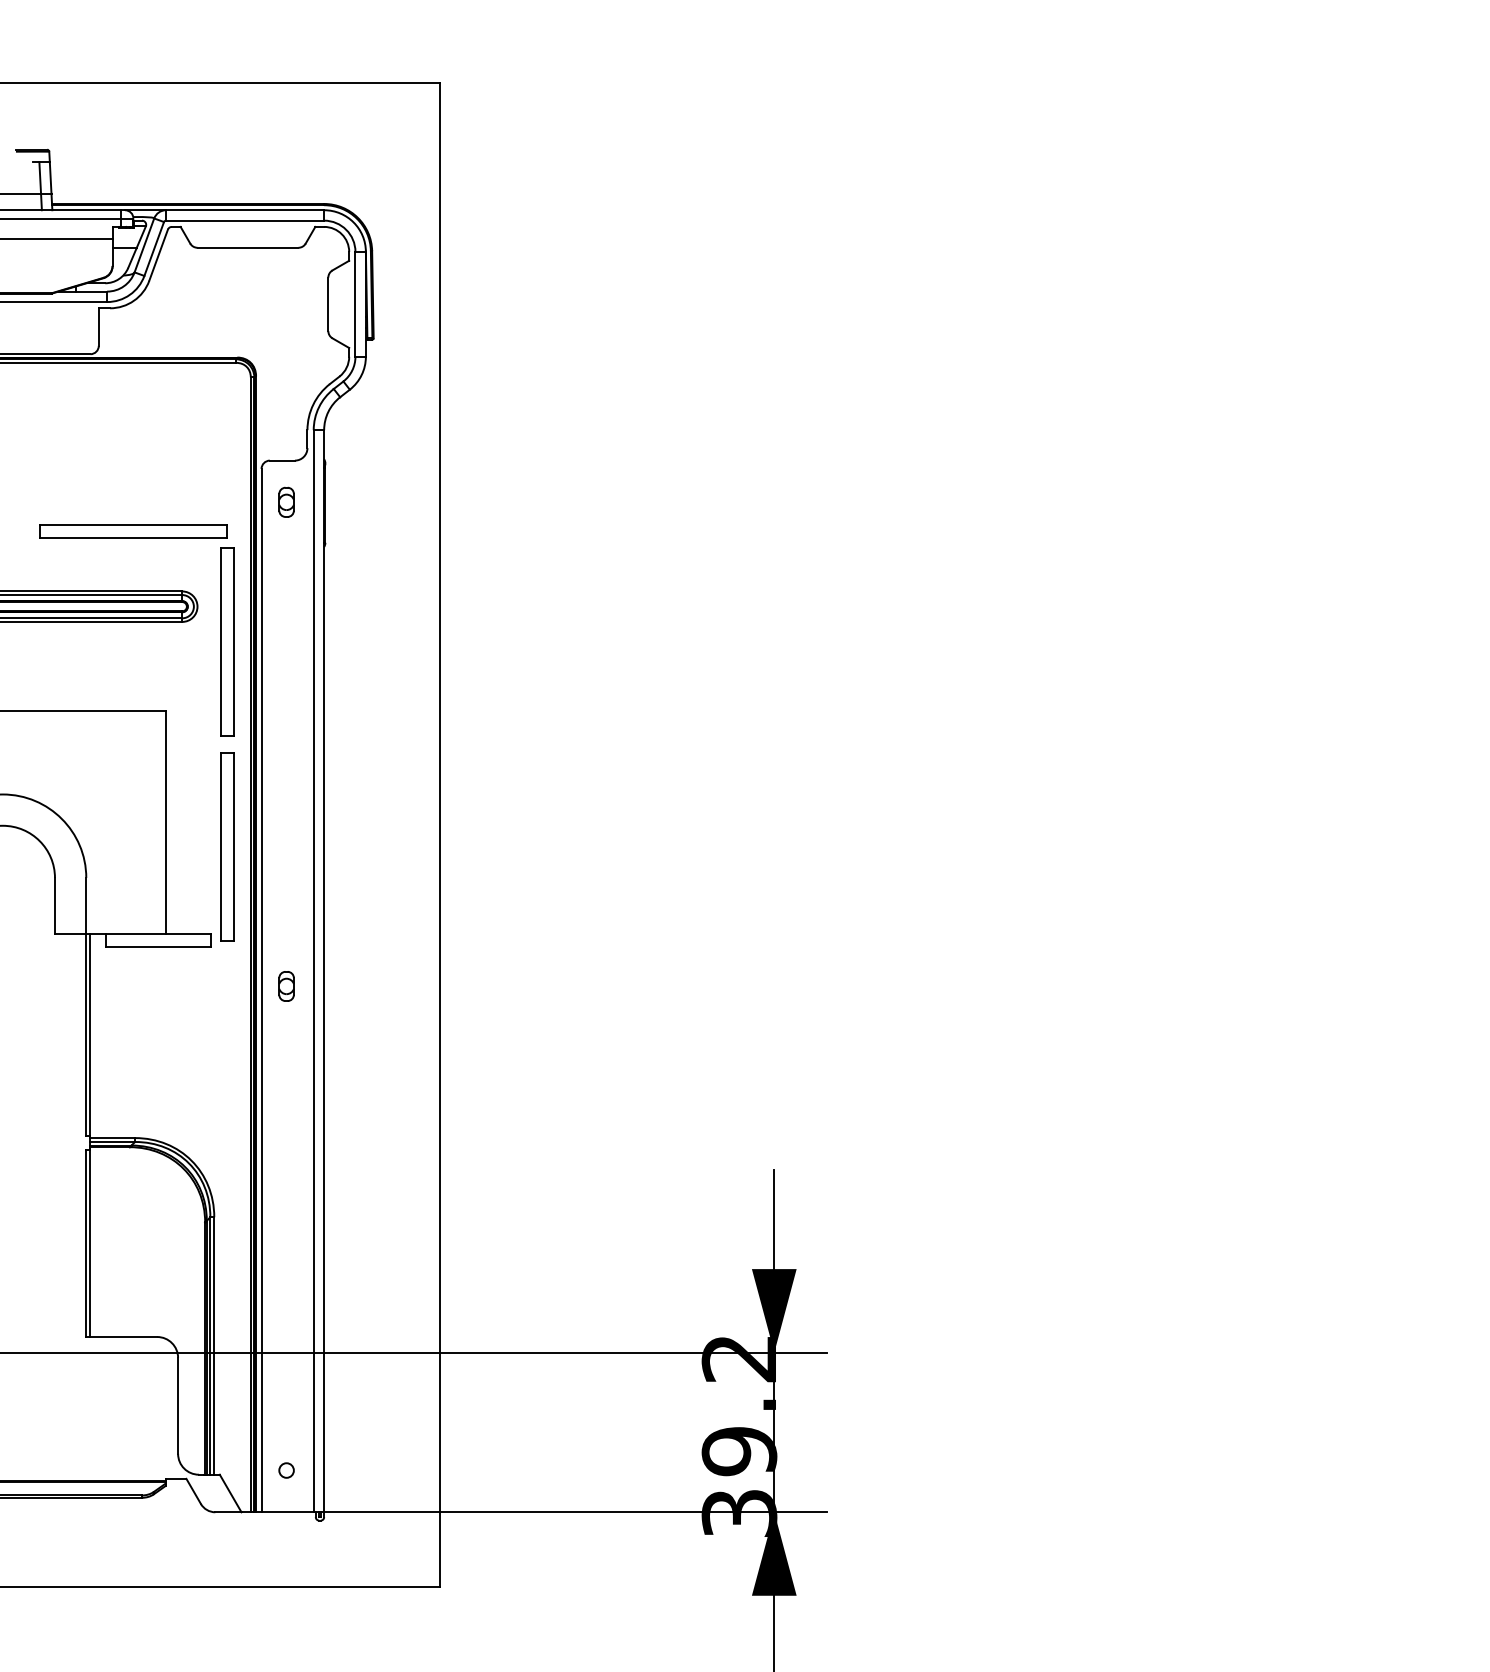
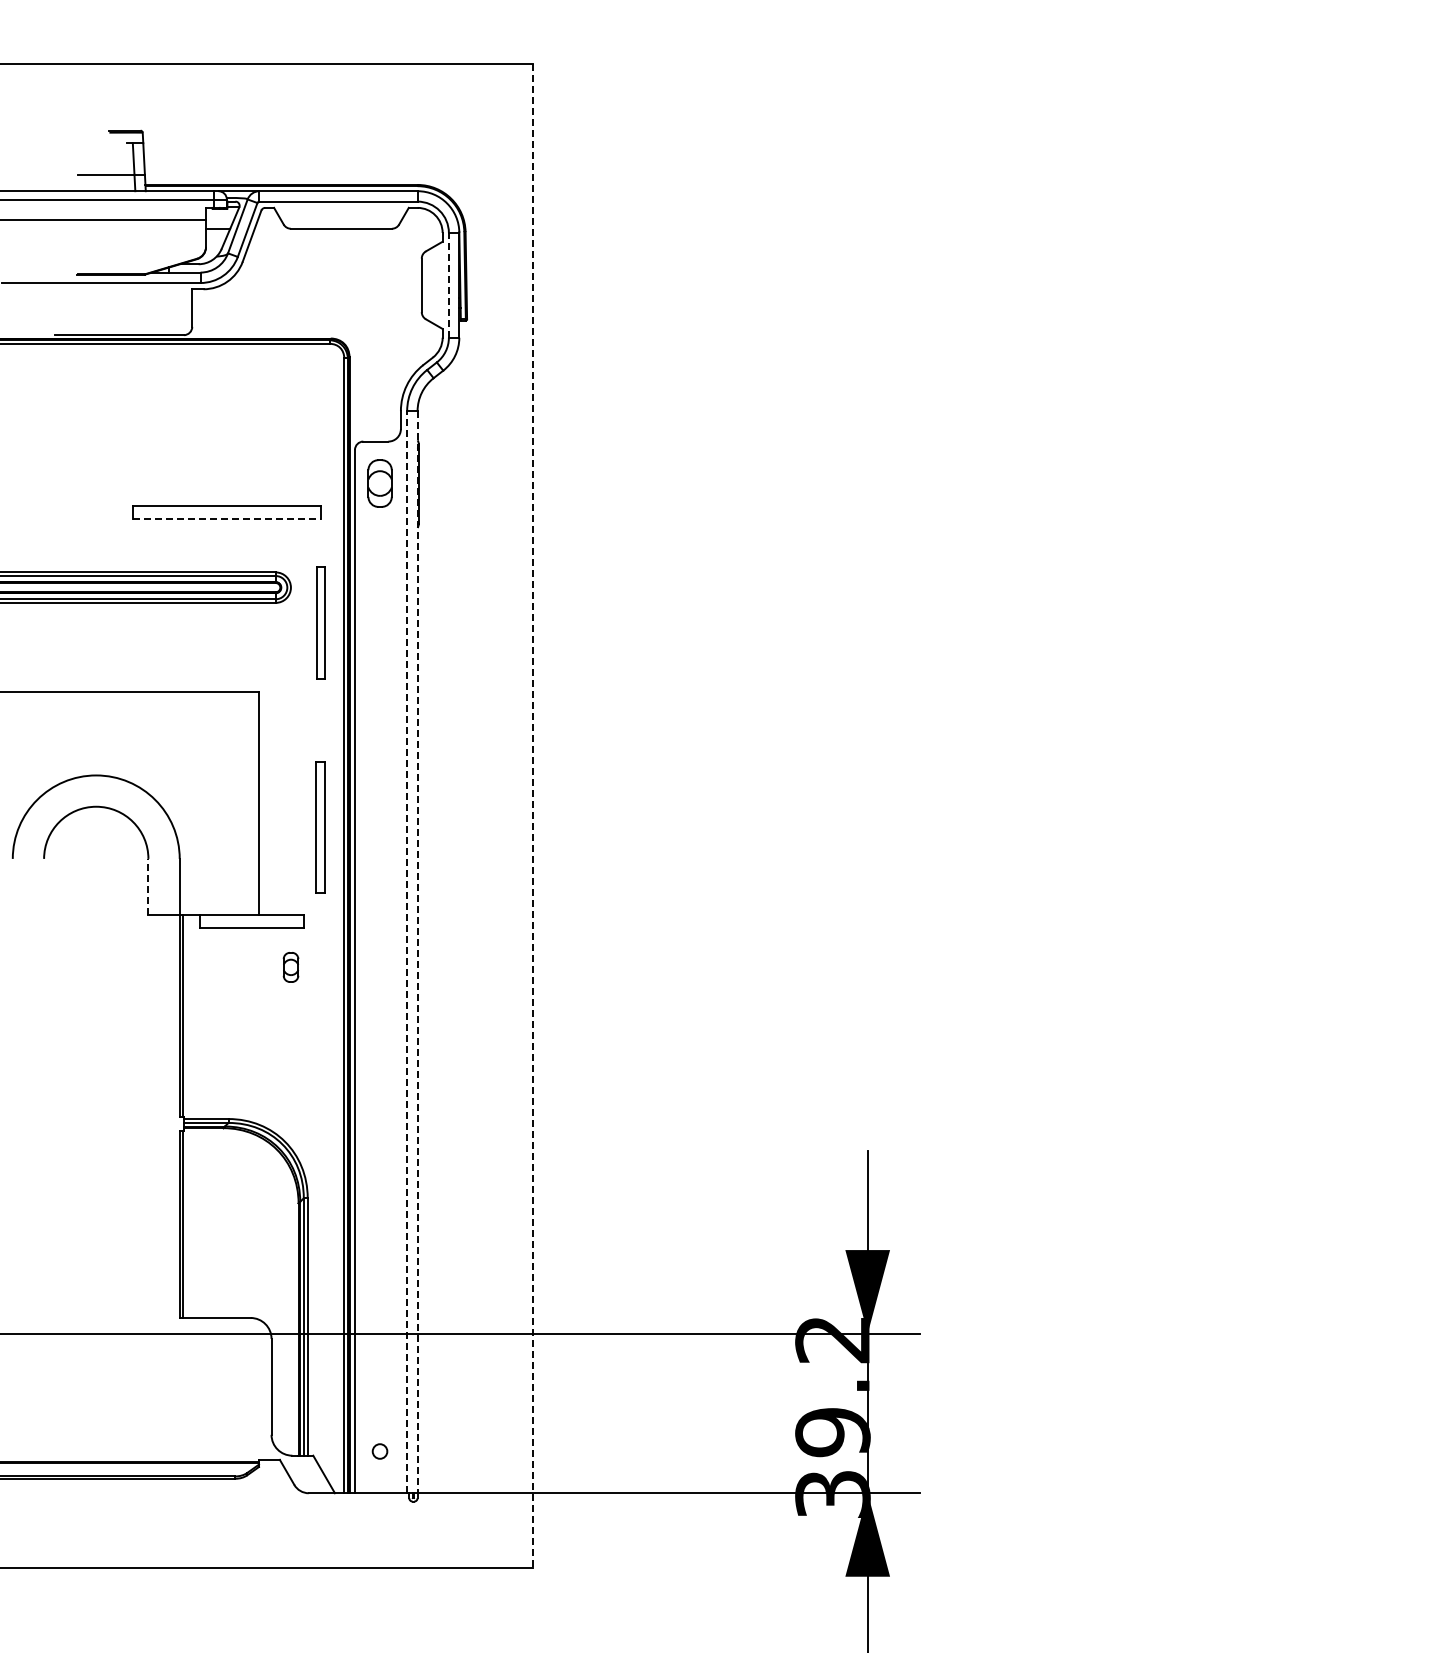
line: (355, 303) -> (448, 284), solid -> dashed
part: (286, 501) -> (379, 482), size x1.6
line: (133, 537) -> (226, 518), solid -> dashed
part: (227, 641) -> (320, 622), size x0.6
line: (439, 835) -> (532, 816), solid -> dashed
part: (227, 846) -> (320, 827), size x0.7
line: (54, 905) -> (147, 886), solid -> dashed
line: (313, 970) -> (406, 951), solid -> dashed
line: (324, 971) -> (417, 952), solid -> dashed
part: (286, 986) -> (290, 967), moved

